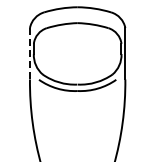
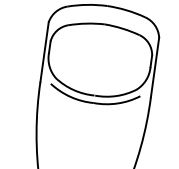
line: (29, 53) -> (44, 51), dashed -> solid

